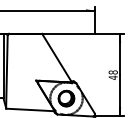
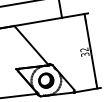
text: (112, 74) -> (84, 51), 48 -> 32

